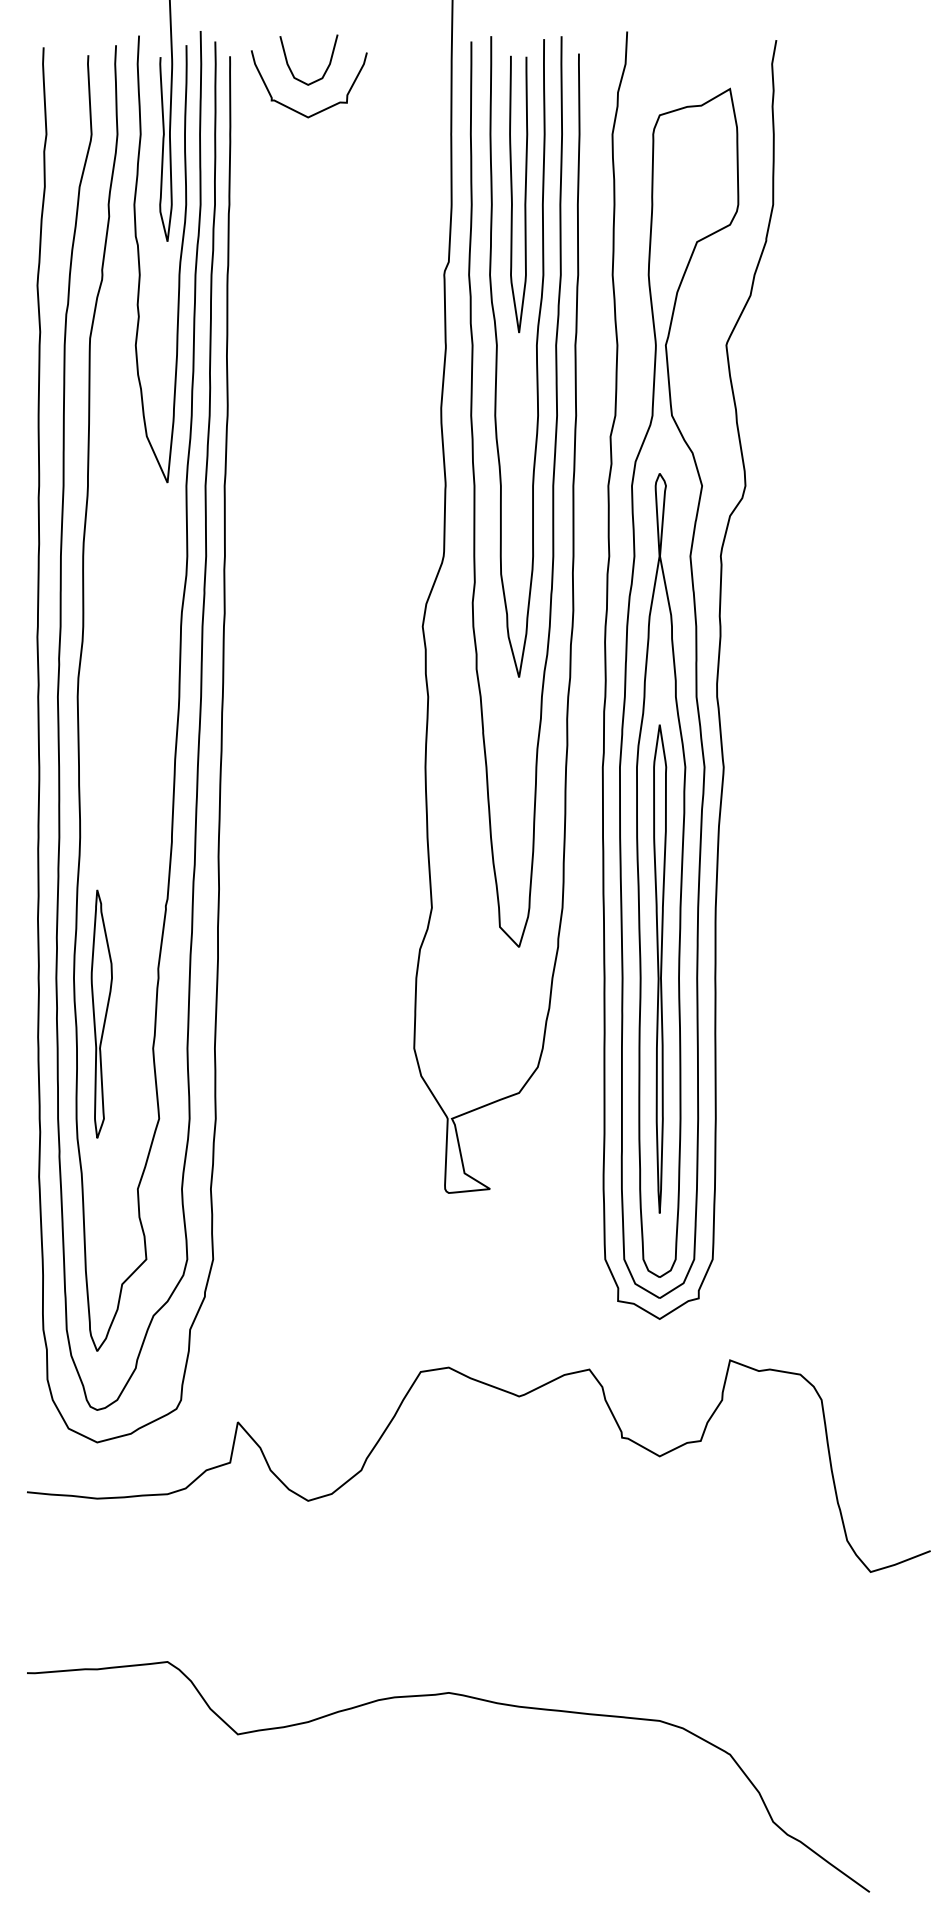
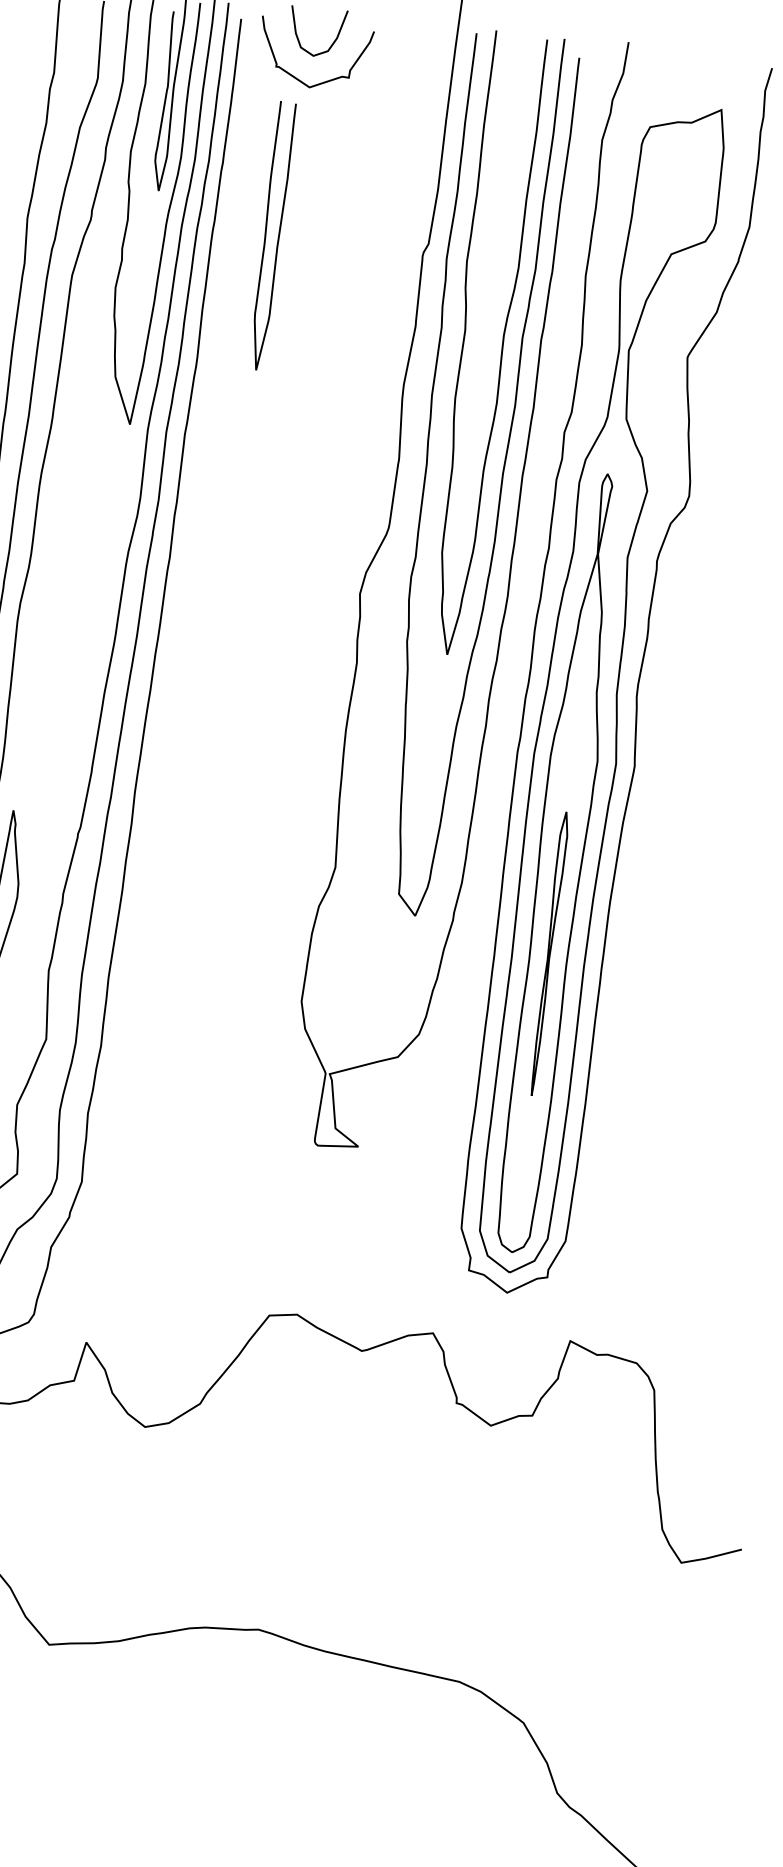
curve: (512, 194) -> (266, 235), moved
part: (660, 968) -> (549, 953), size x0.6

